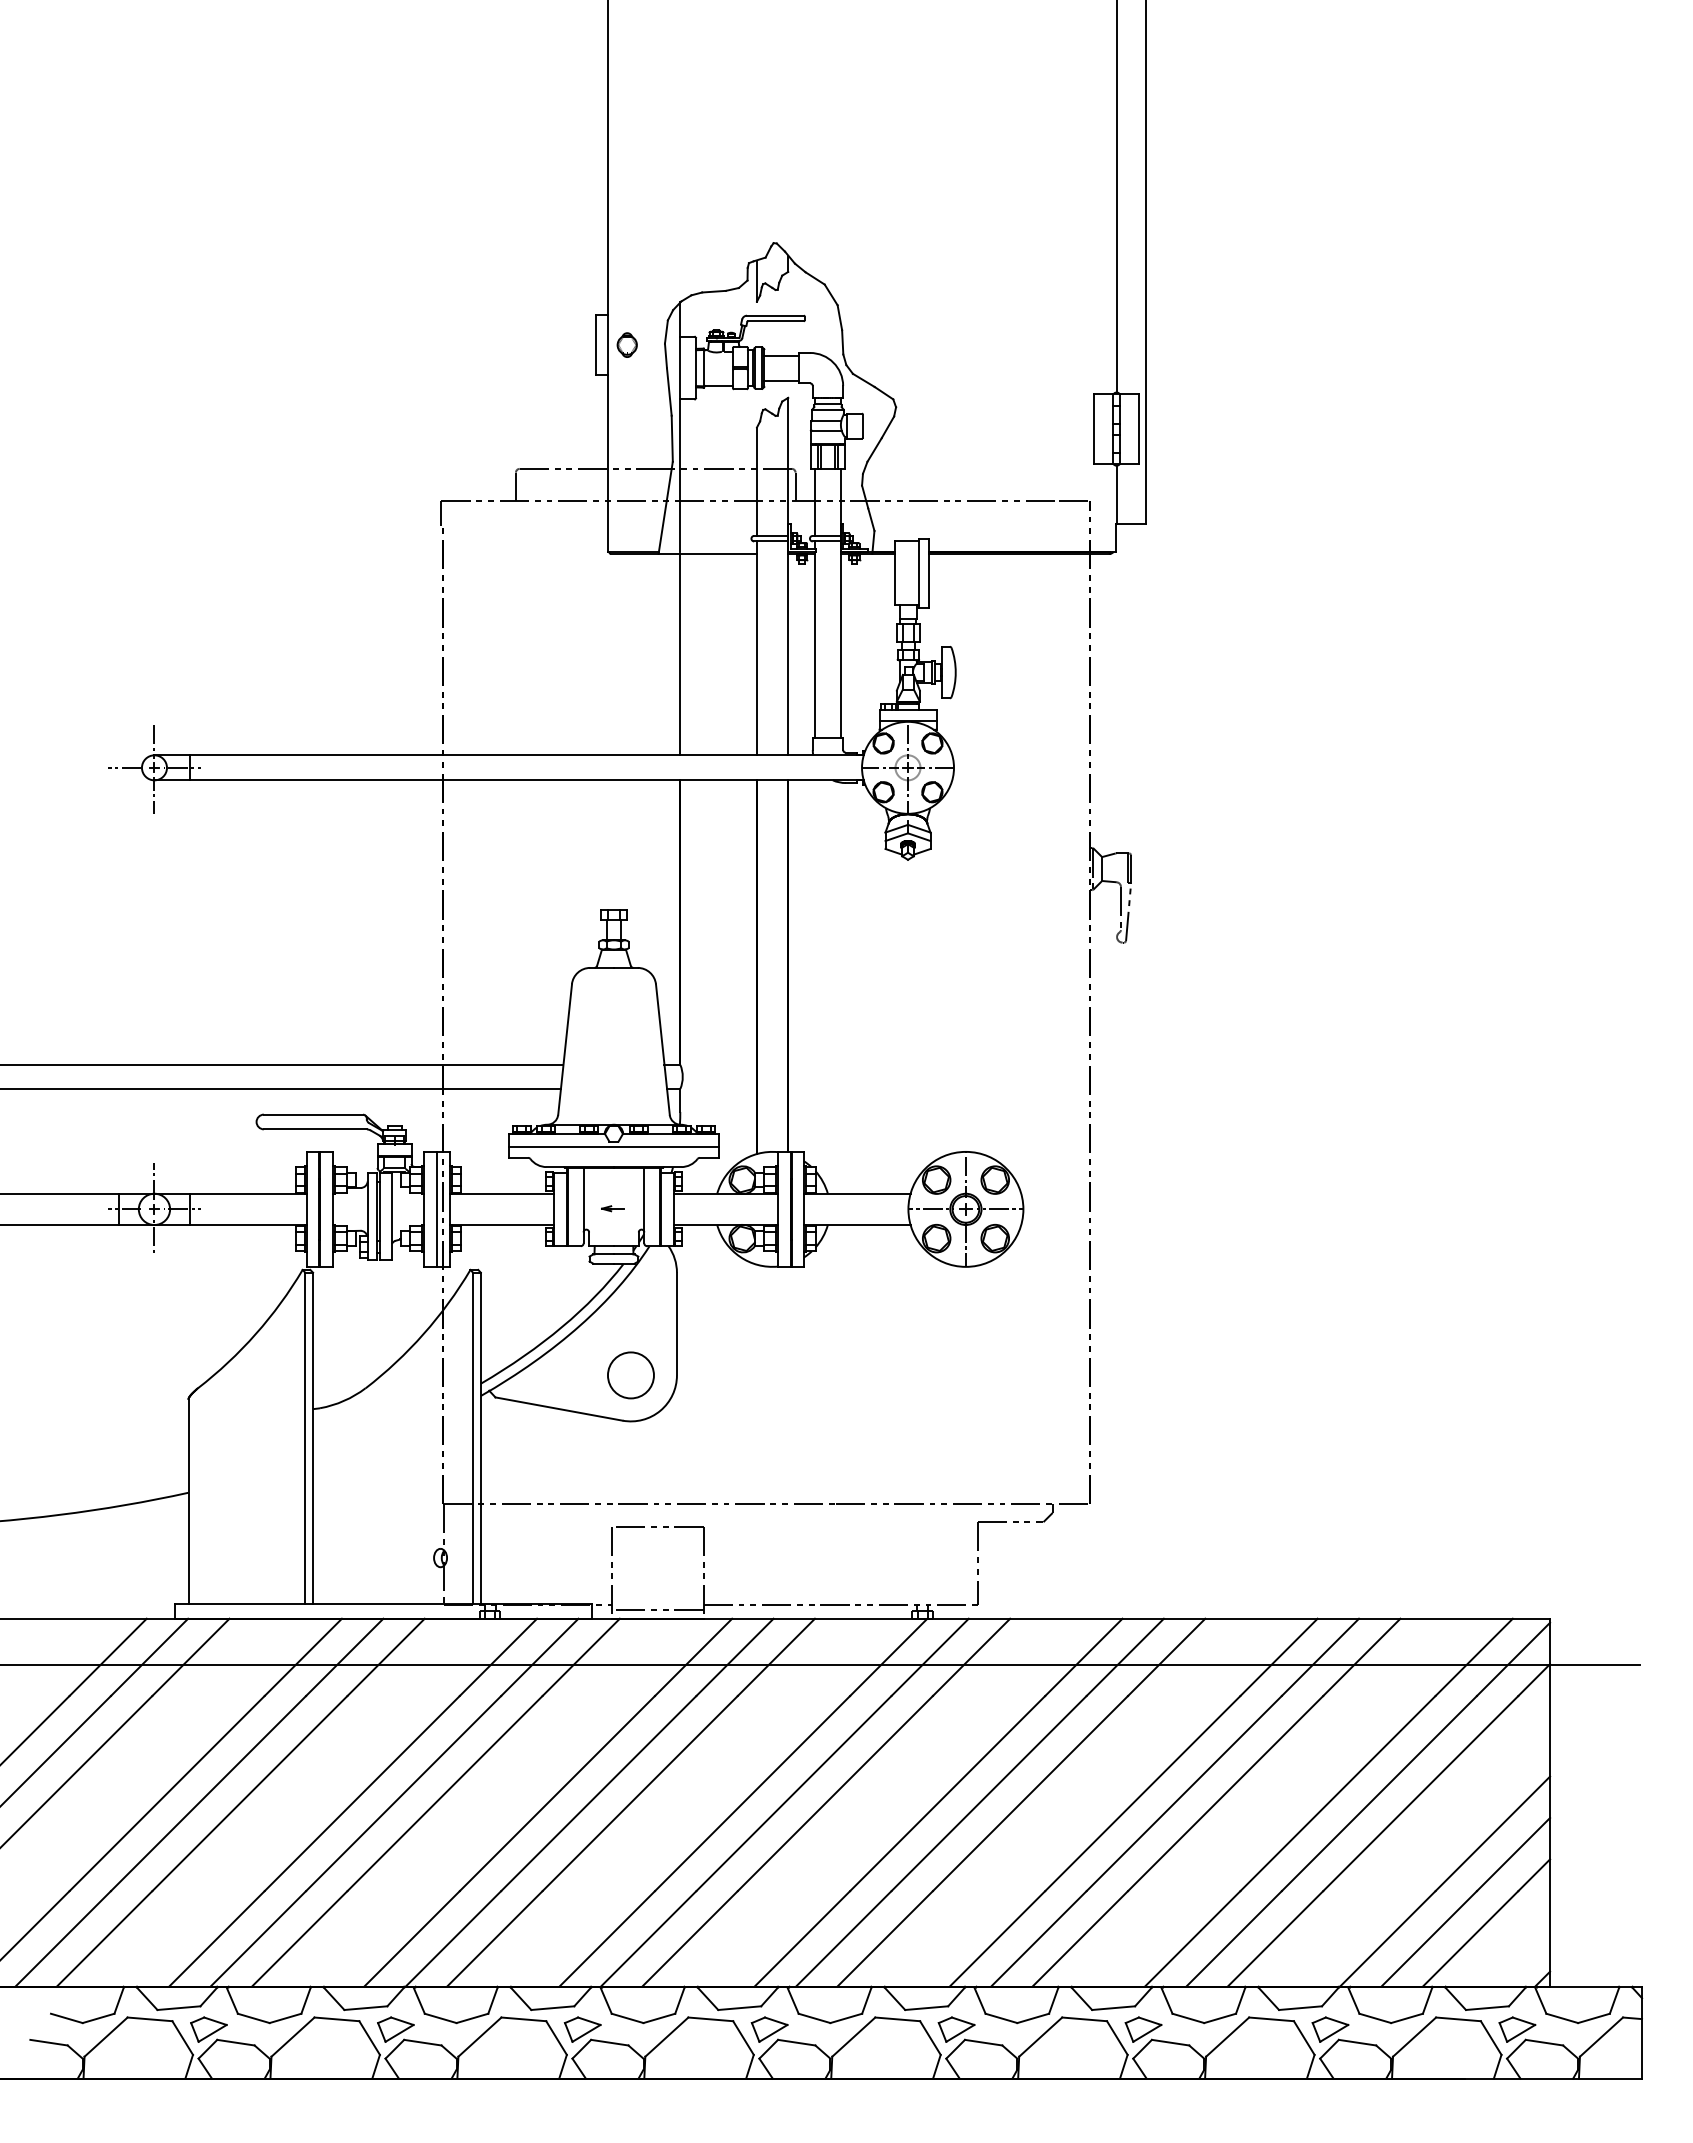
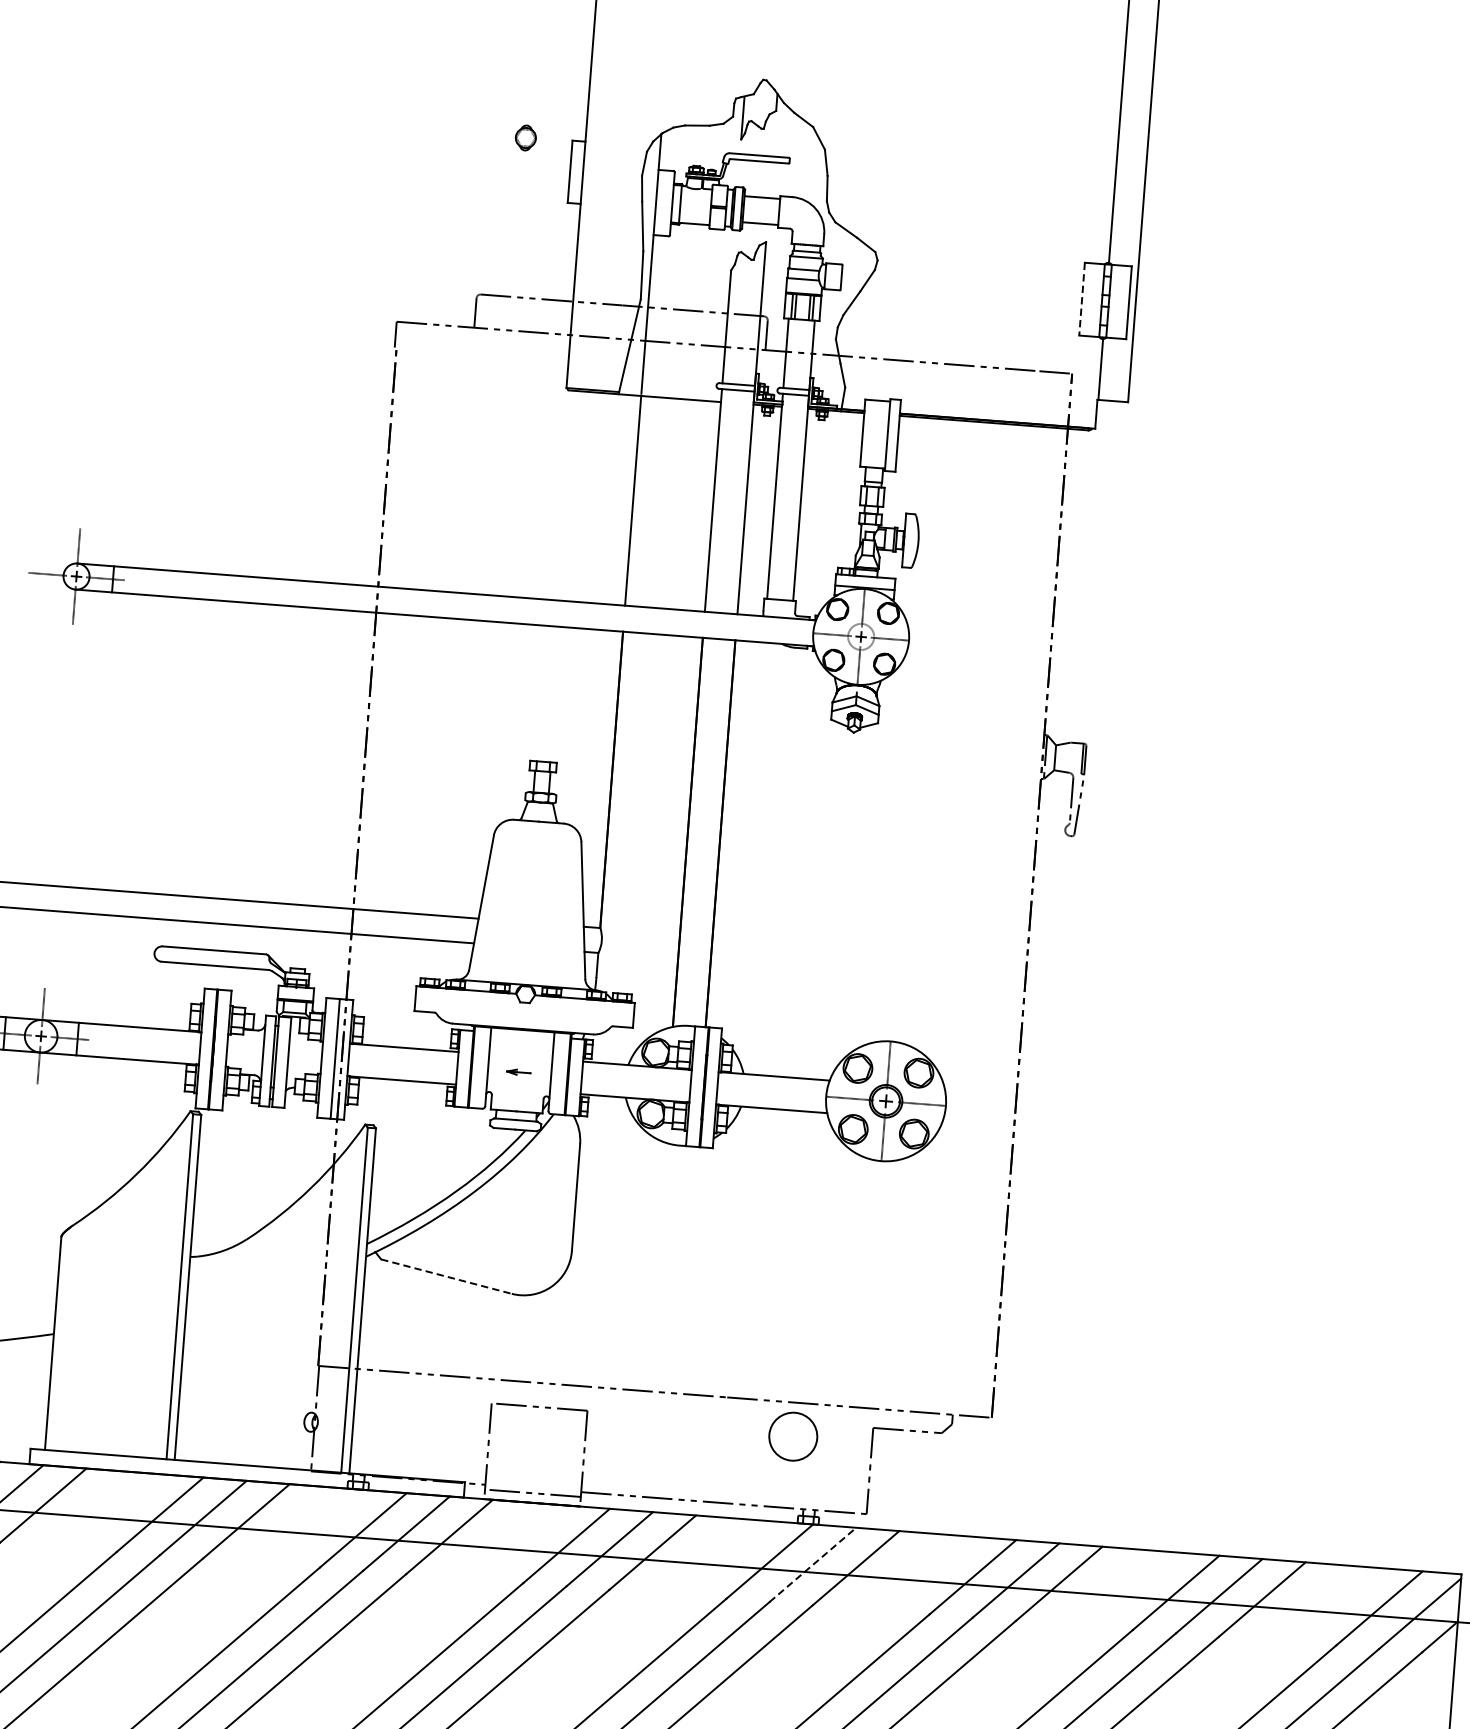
part: (626, 344) -> (525, 137), moved
line: (1094, 429) -> (1082, 299), solid -> dashed
line: (613, 1146) -> (524, 1007), removed
circle: (630, 1375) -> (792, 1436), moved
line: (559, 1409) -> (446, 1277), solid -> dashed
line: (930, 1657) -> (813, 1565), solid -> dashed

